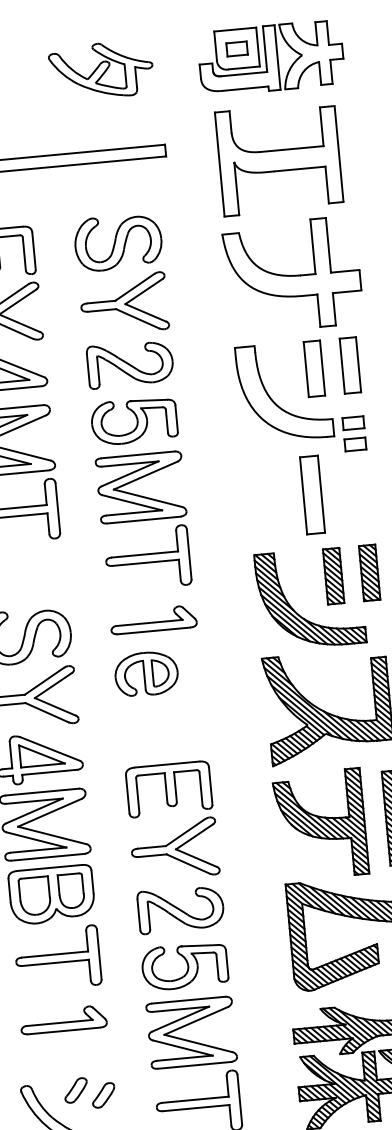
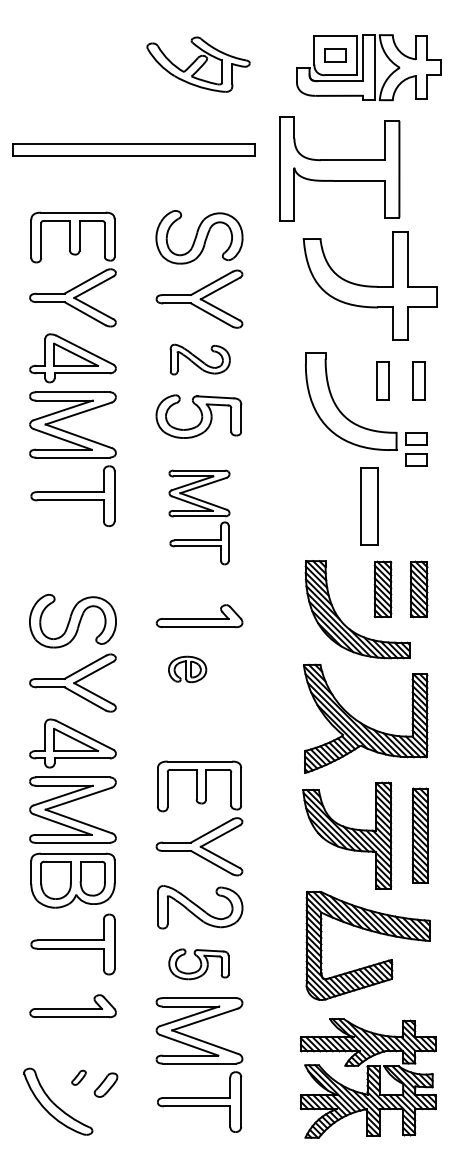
part: (279, 158) -> (339, 168), moved
part: (130, 364) -> (200, 359), size x0.7
part: (349, 364) -> (418, 380), size x0.7
part: (313, 368) -> (382, 380), size x0.7
part: (144, 521) -> (199, 517), size x0.7
part: (146, 674) -> (187, 669), size x0.6
part: (184, 966) -> (198, 964), size x0.7
part: (75, 1090) -> (78, 1077), size x0.6

